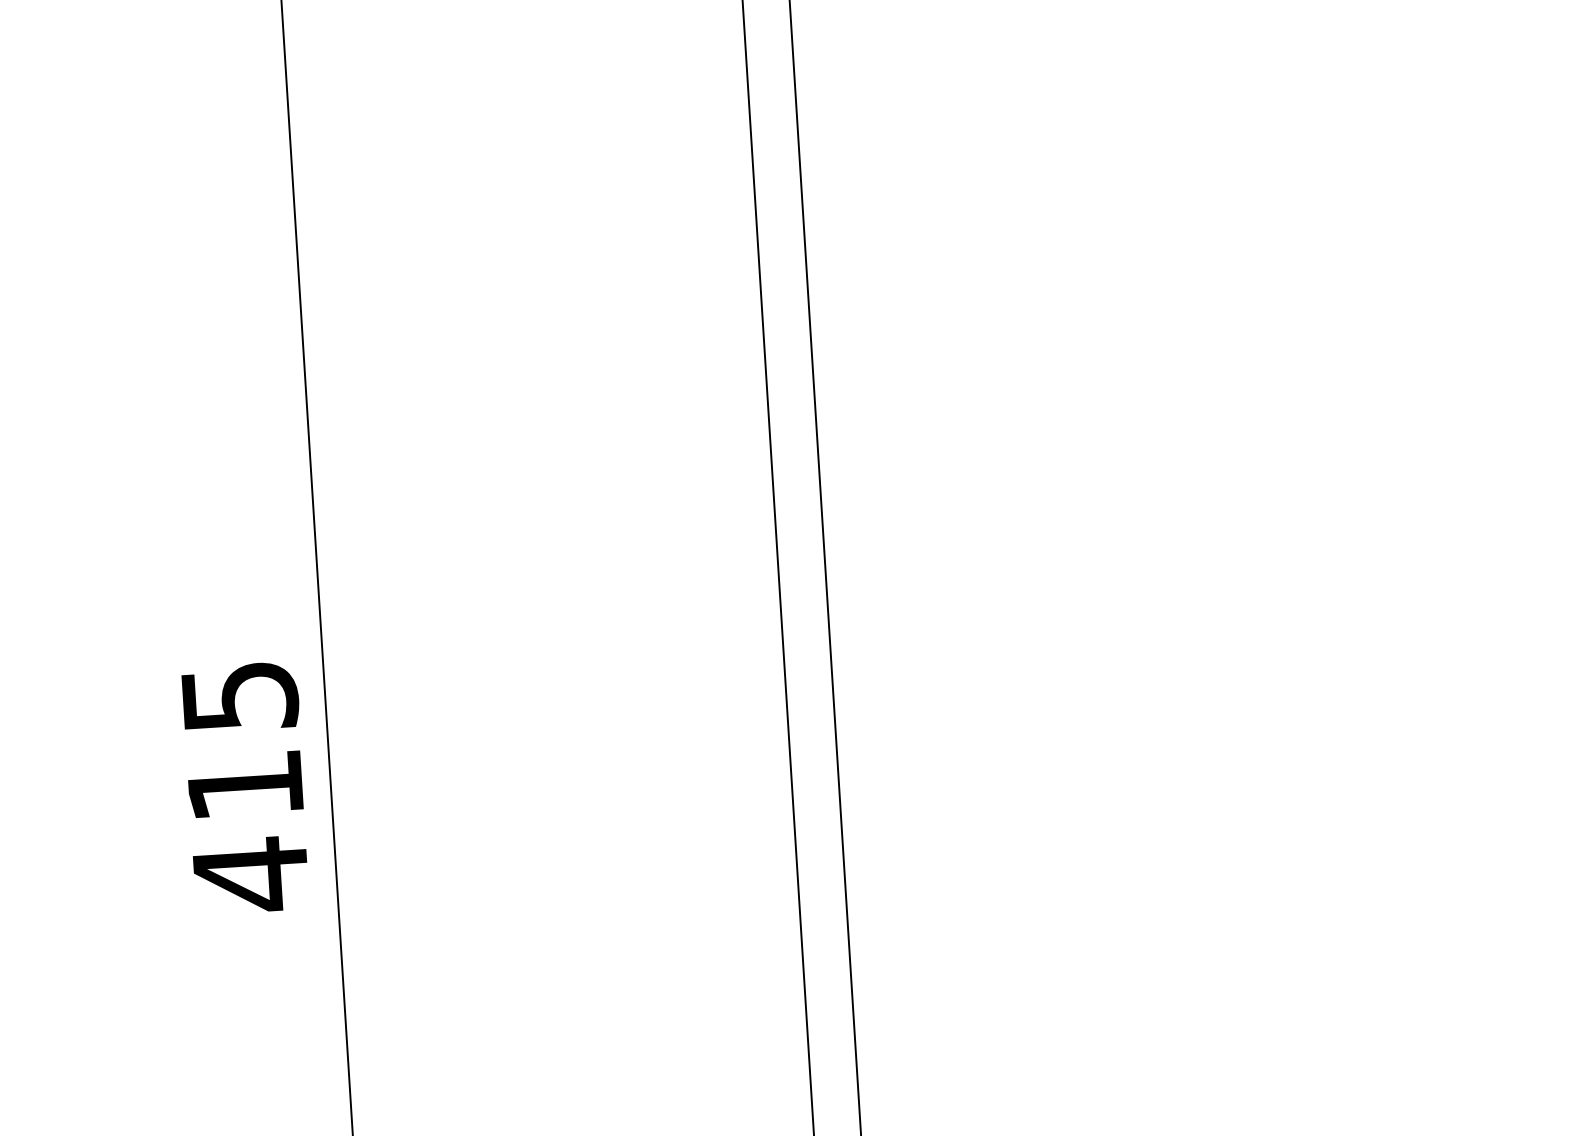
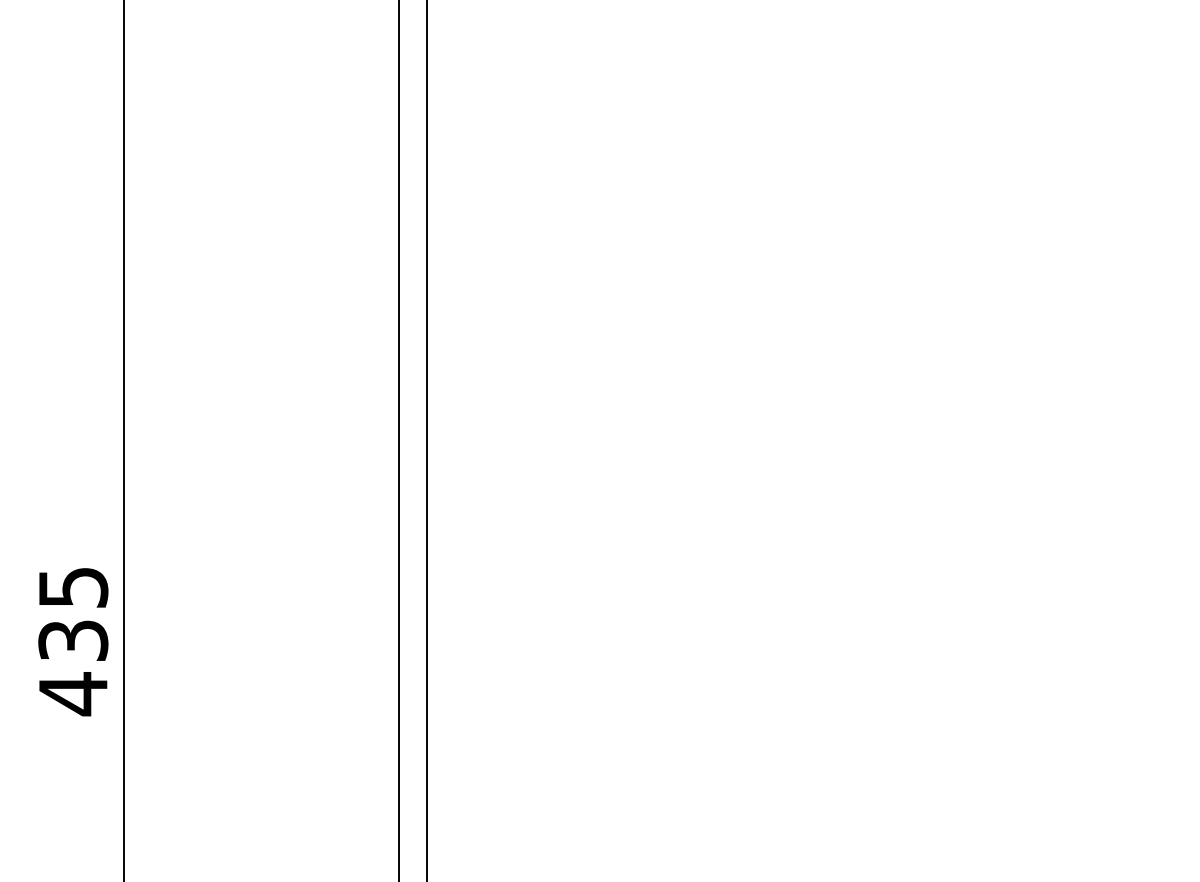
text: (245, 785) -> (73, 640), 415 -> 435

